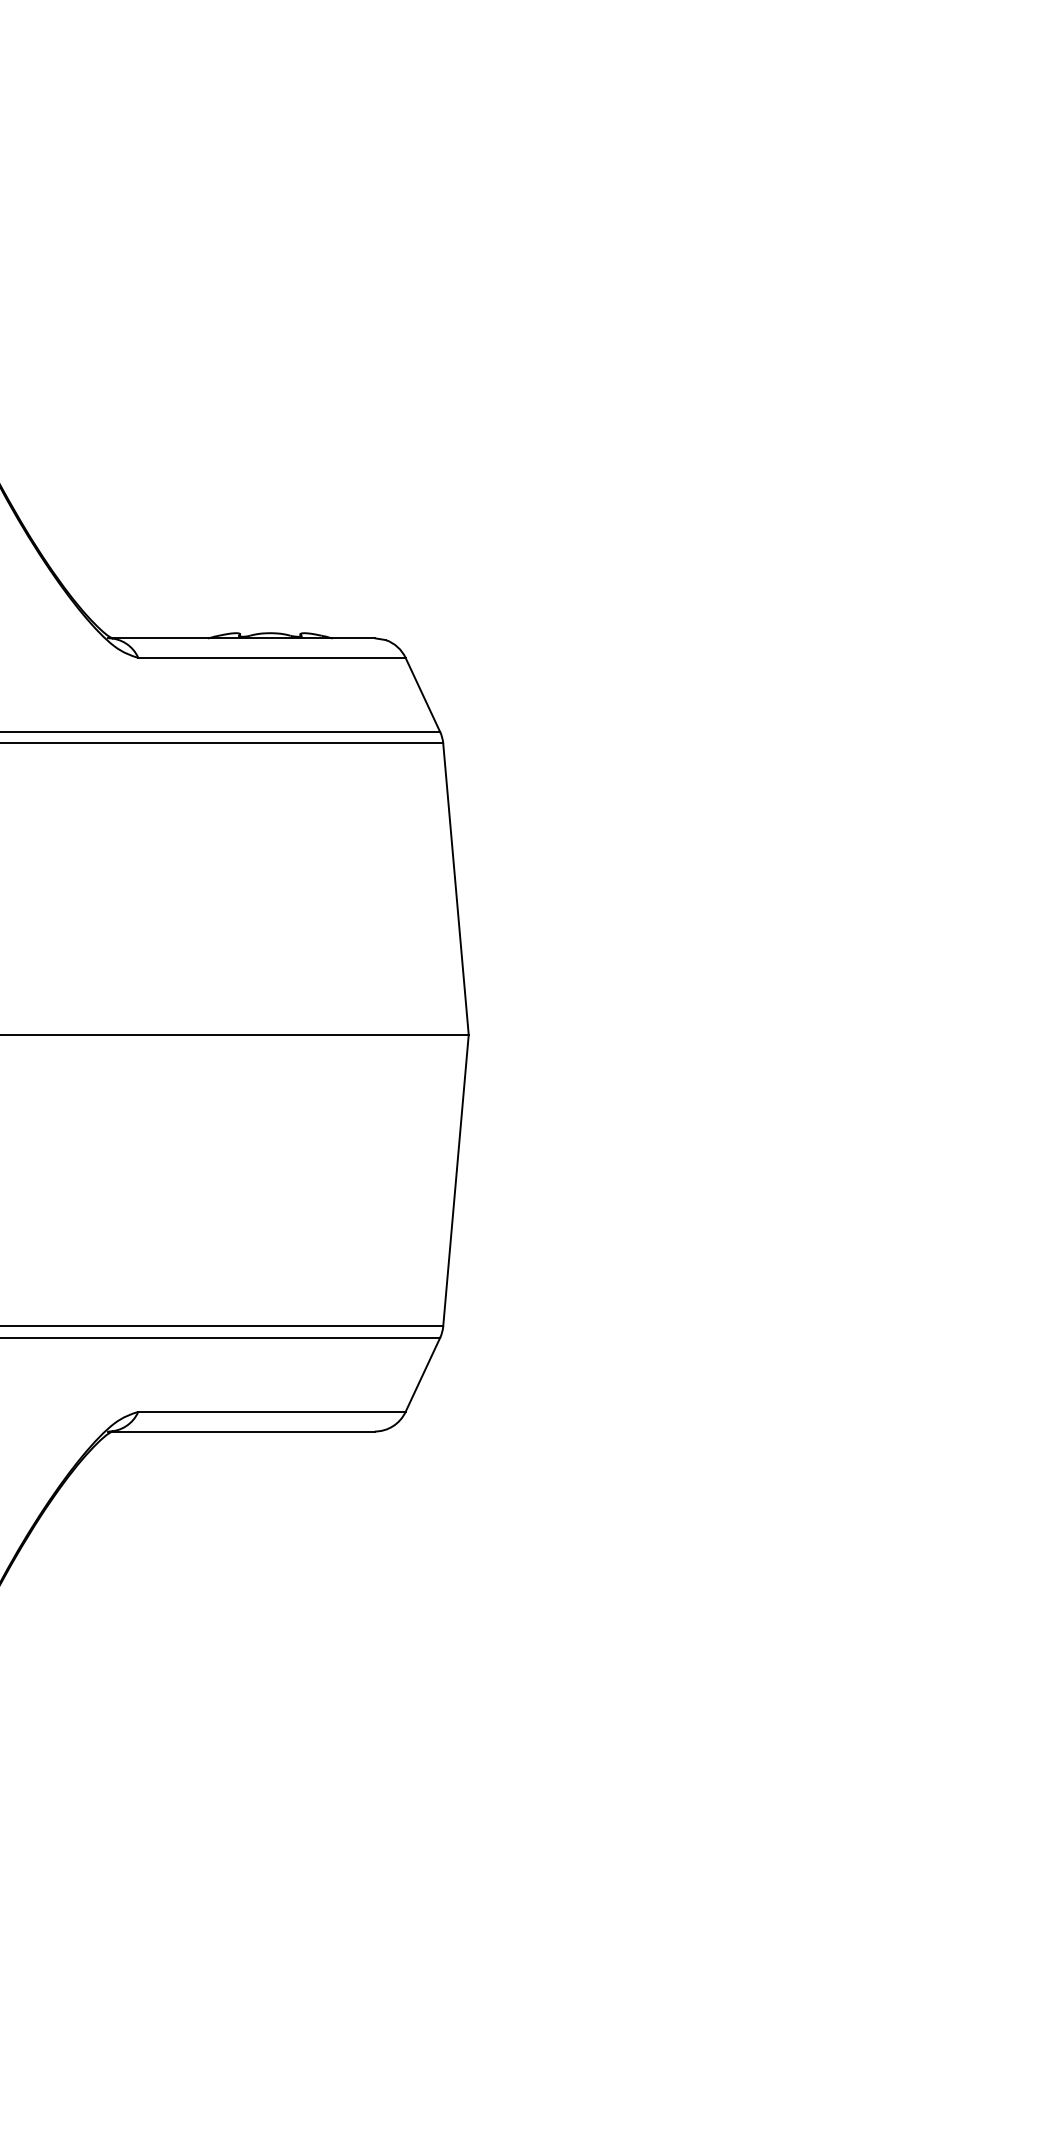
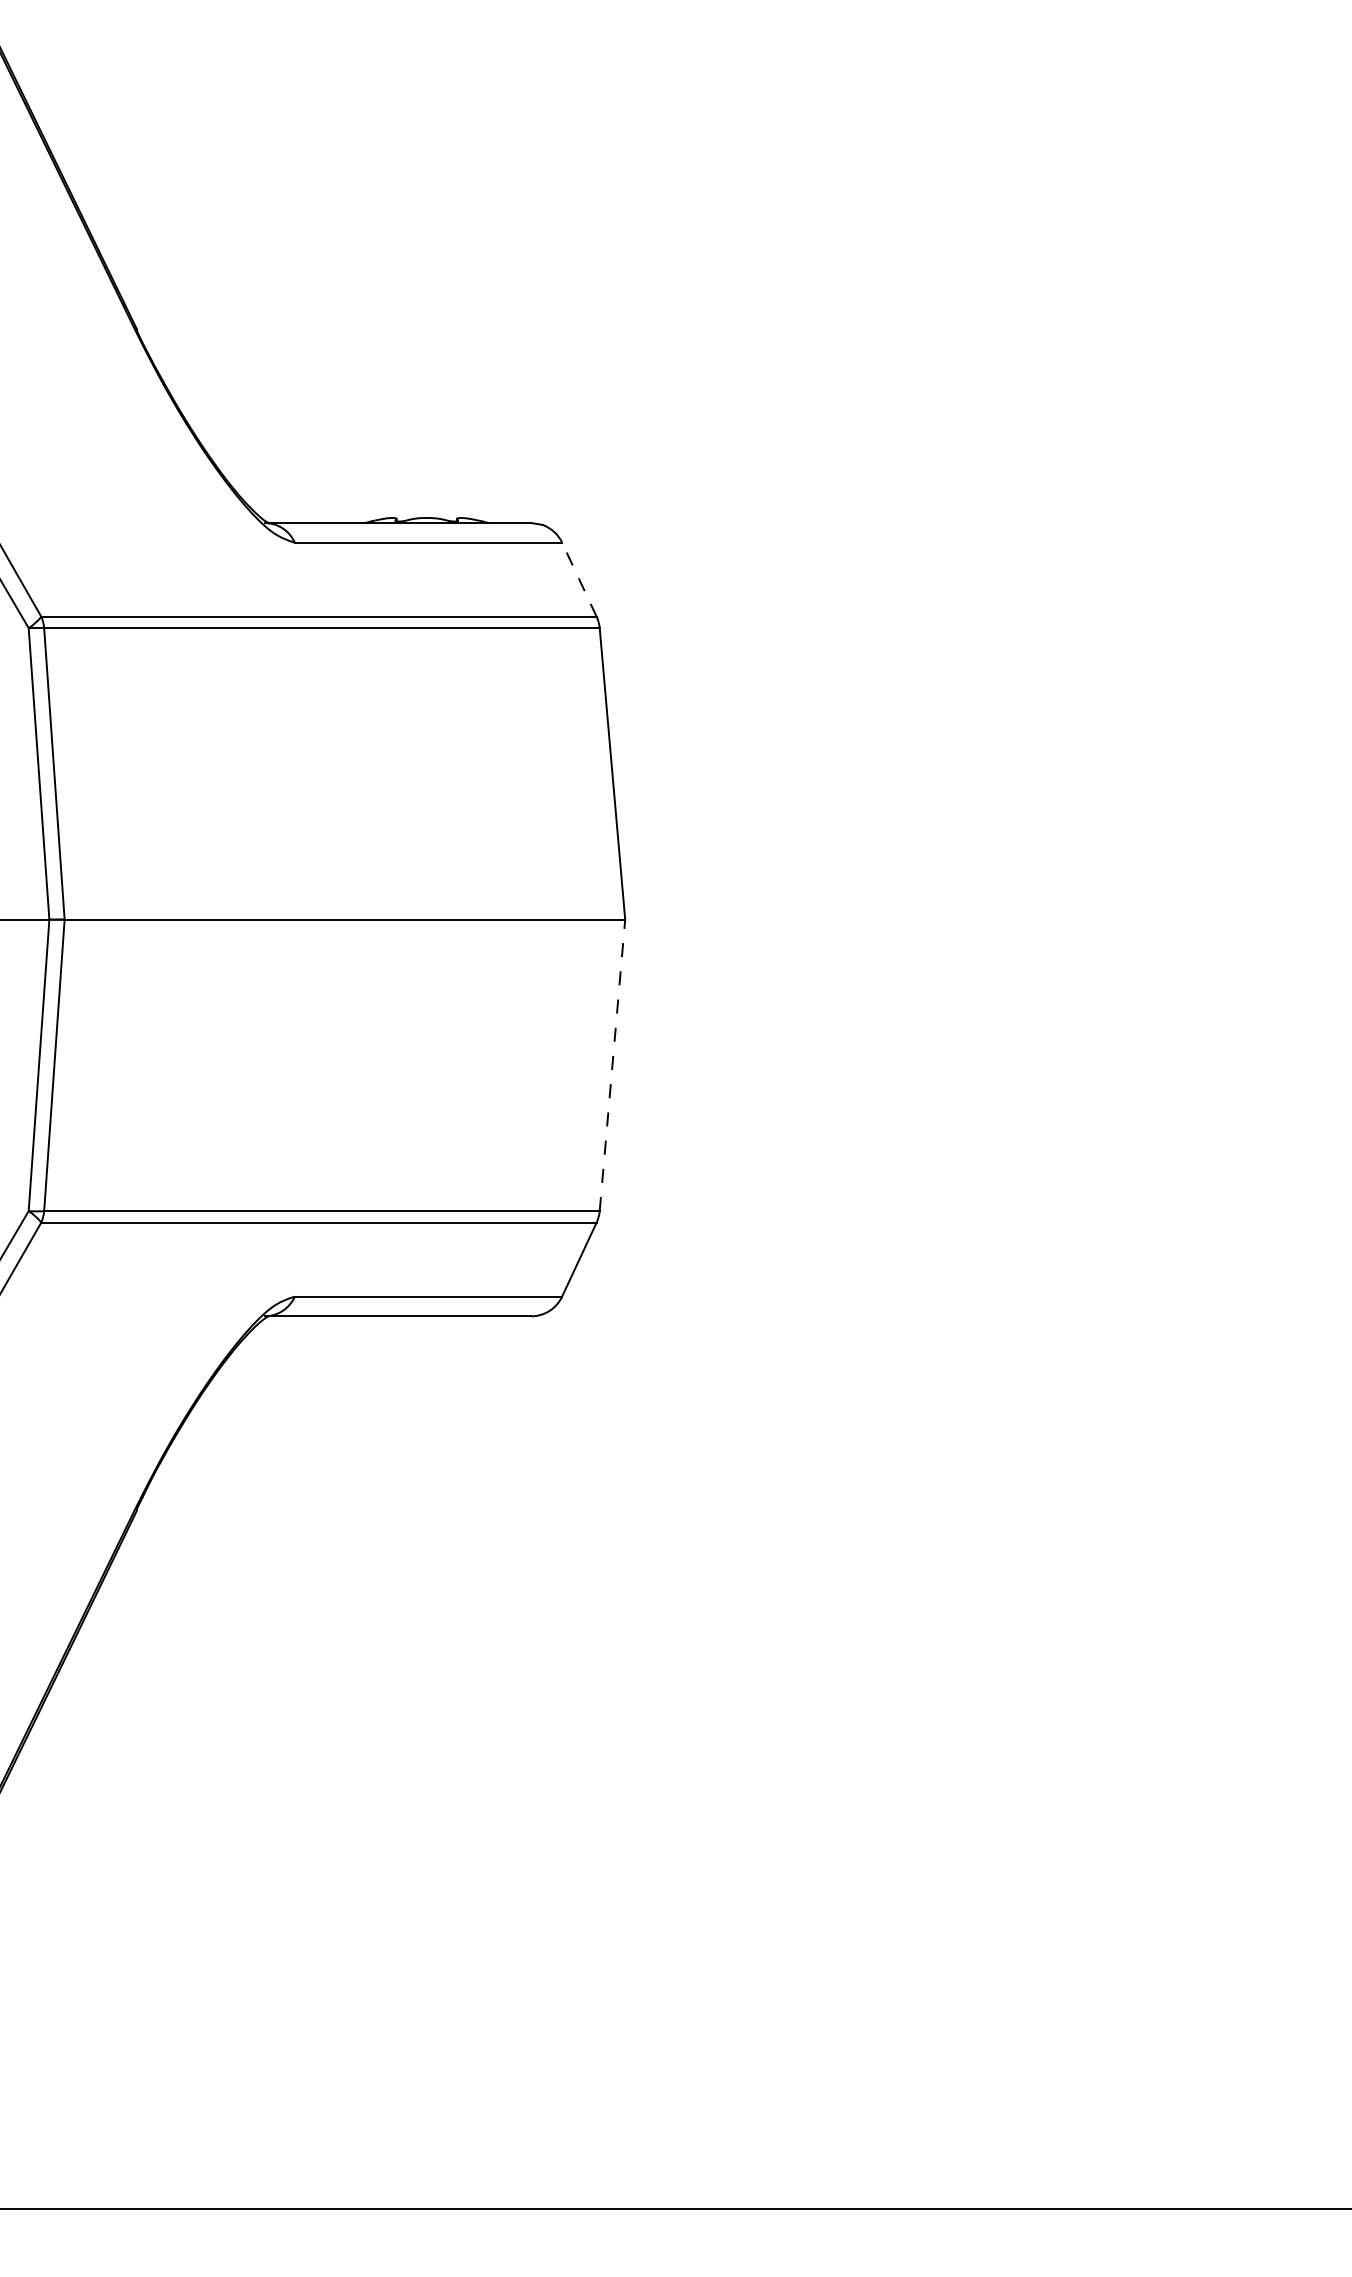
line: (423, 694) -> (579, 579), solid -> dashed
line: (456, 1179) -> (612, 1064), solid -> dashed

